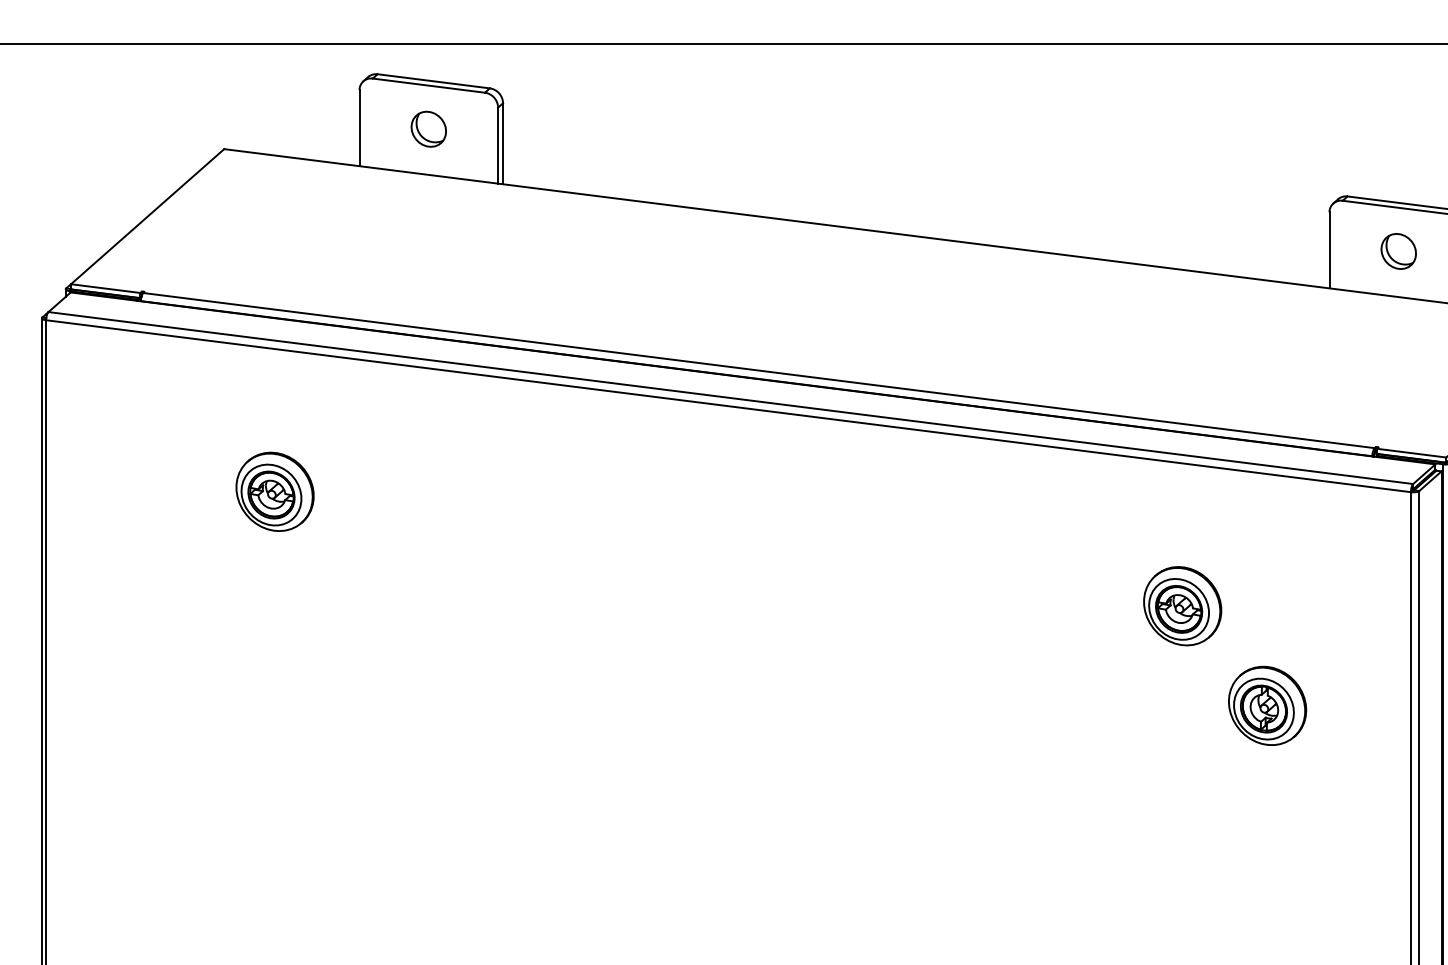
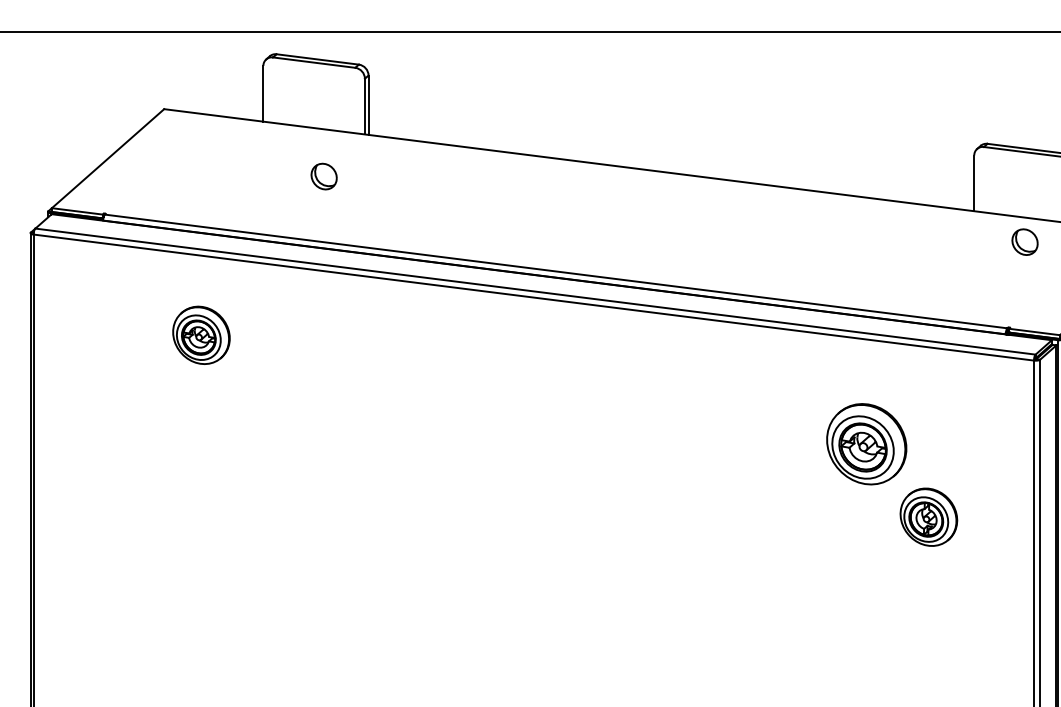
part: (427, 129) -> (323, 176), moved
part: (1398, 250) -> (1024, 241), moved
part: (275, 490) -> (201, 334), moved
part: (1182, 605) -> (866, 443), size x1.4

